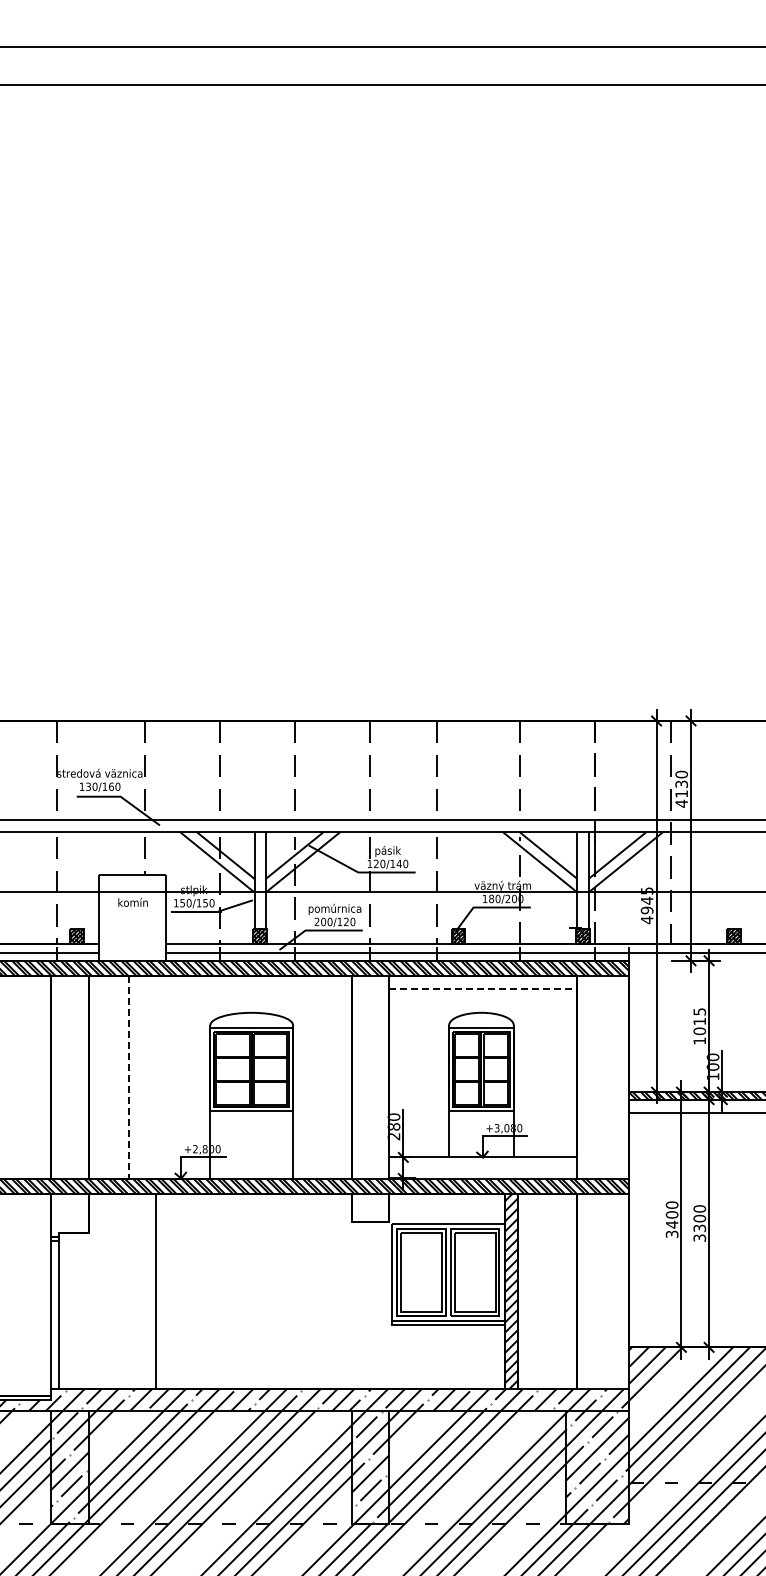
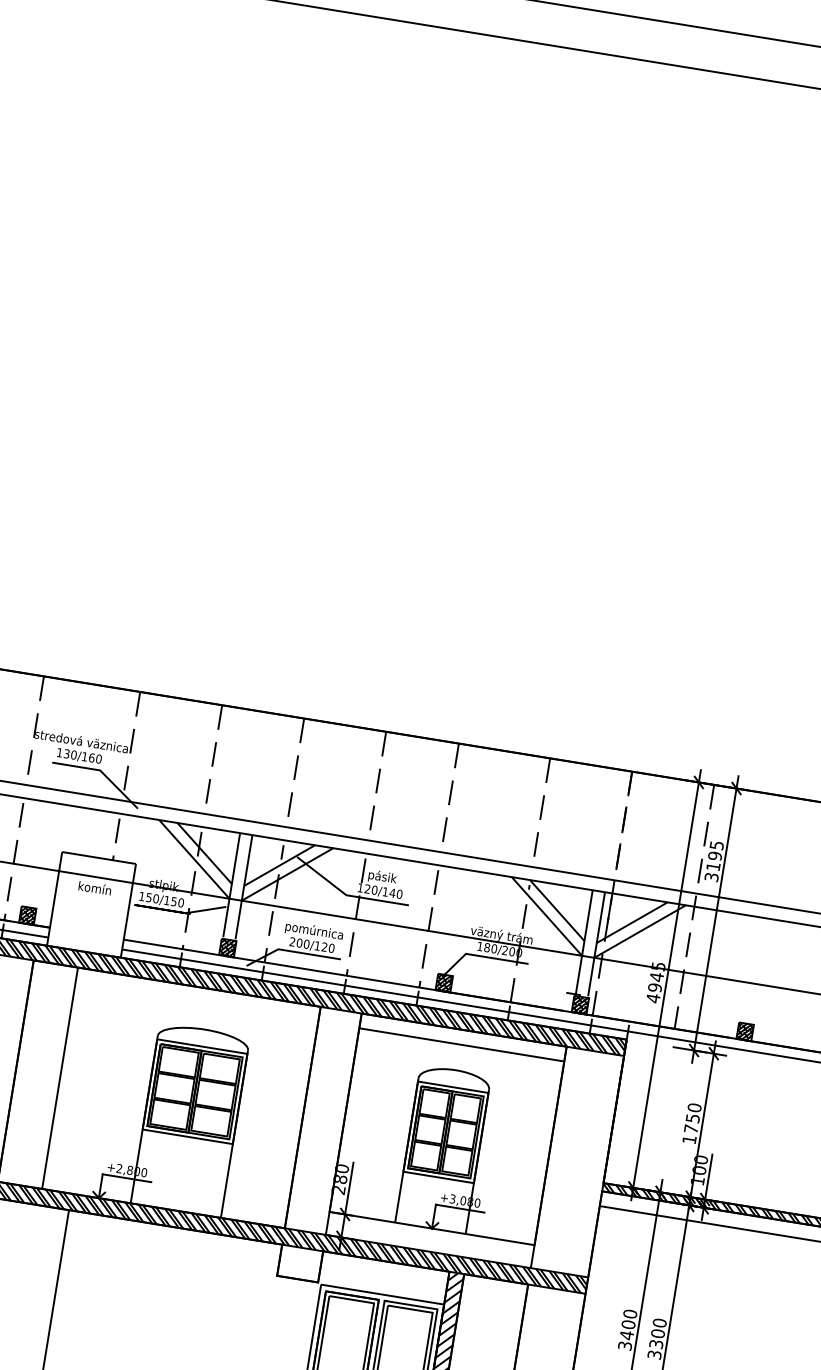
text: (681, 788) -> (714, 860), 4130 -> 3195
line: (482, 989) -> (461, 1044), dashed -> solid
text: (699, 1021) -> (692, 1118), 1015 -> 1750
line: (129, 1077) -> (60, 1078), dashed -> solid

